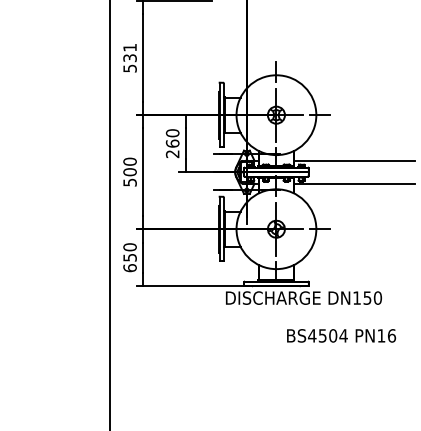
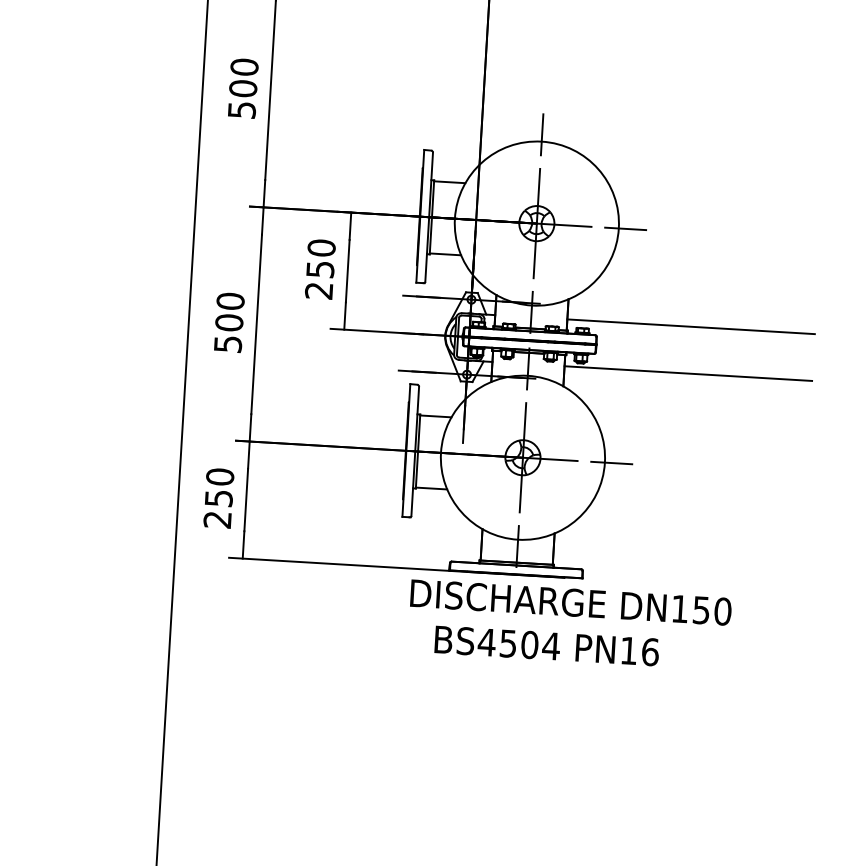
text: (129, 52) -> (242, 76), 531 -> 500
text: (172, 143) -> (319, 269), 260 -> 250
text: (129, 268) -> (216, 520), 650 -> 250
text: (341, 335) -> (546, 645), moved

